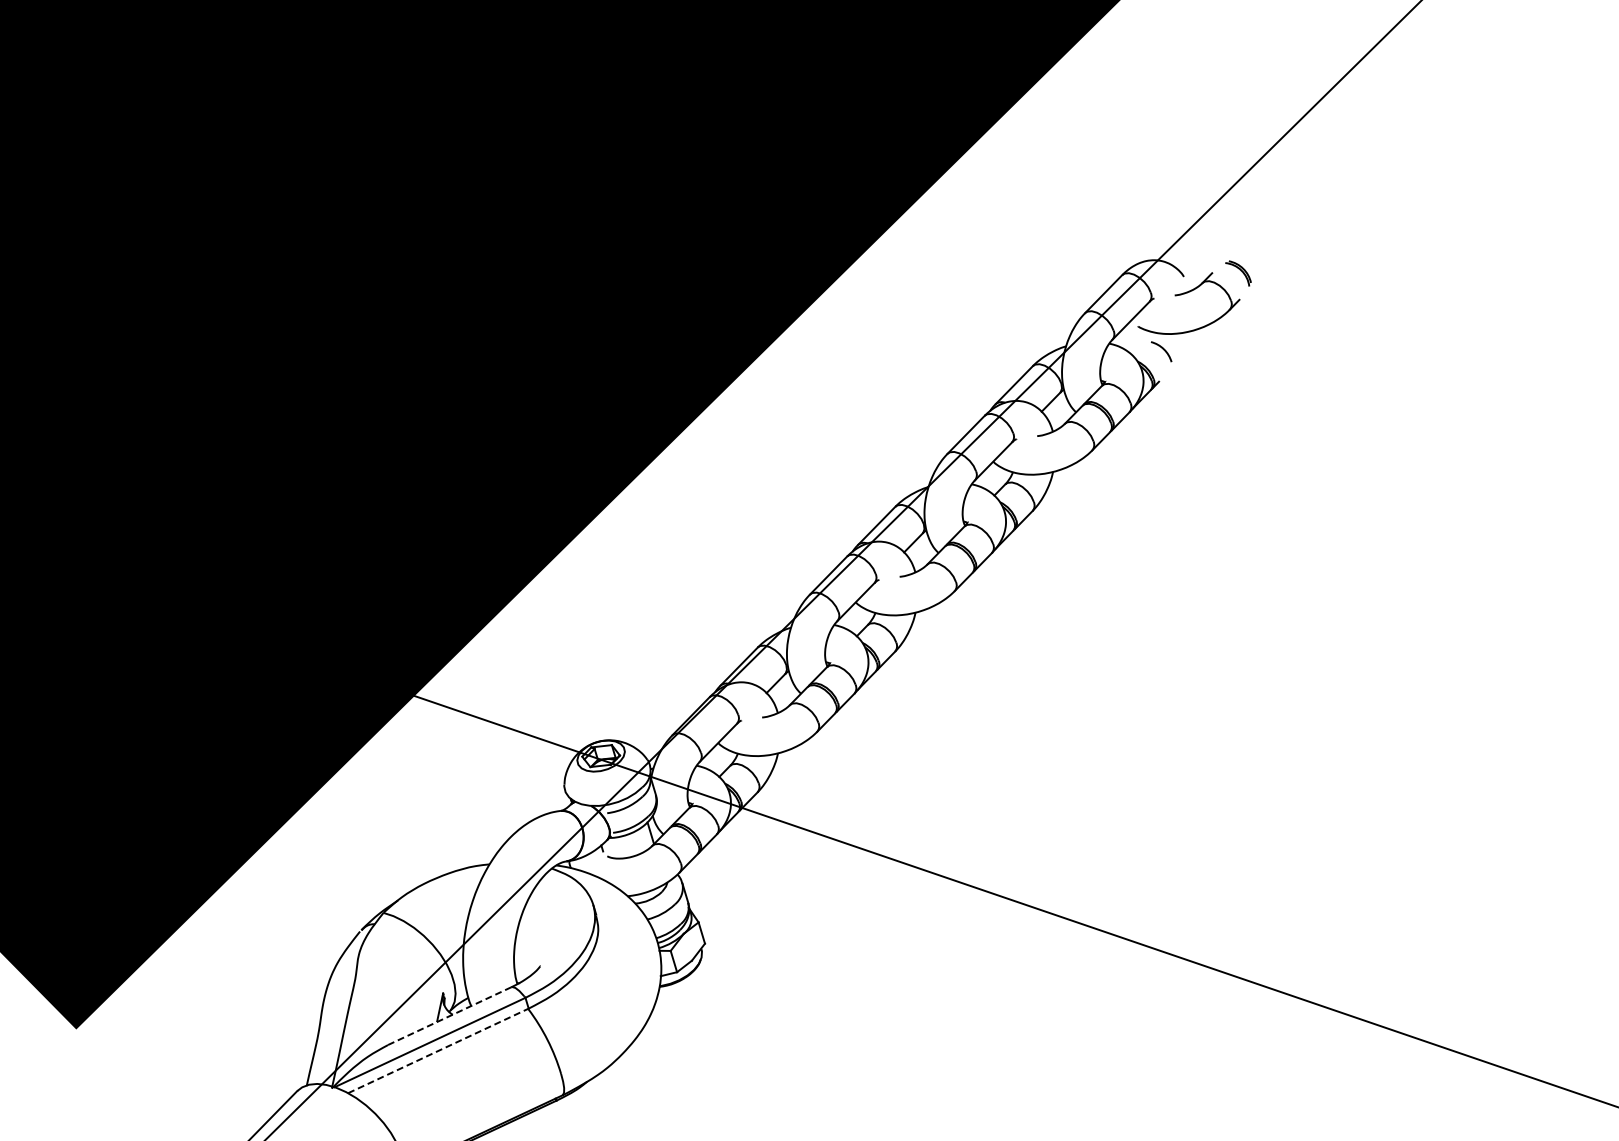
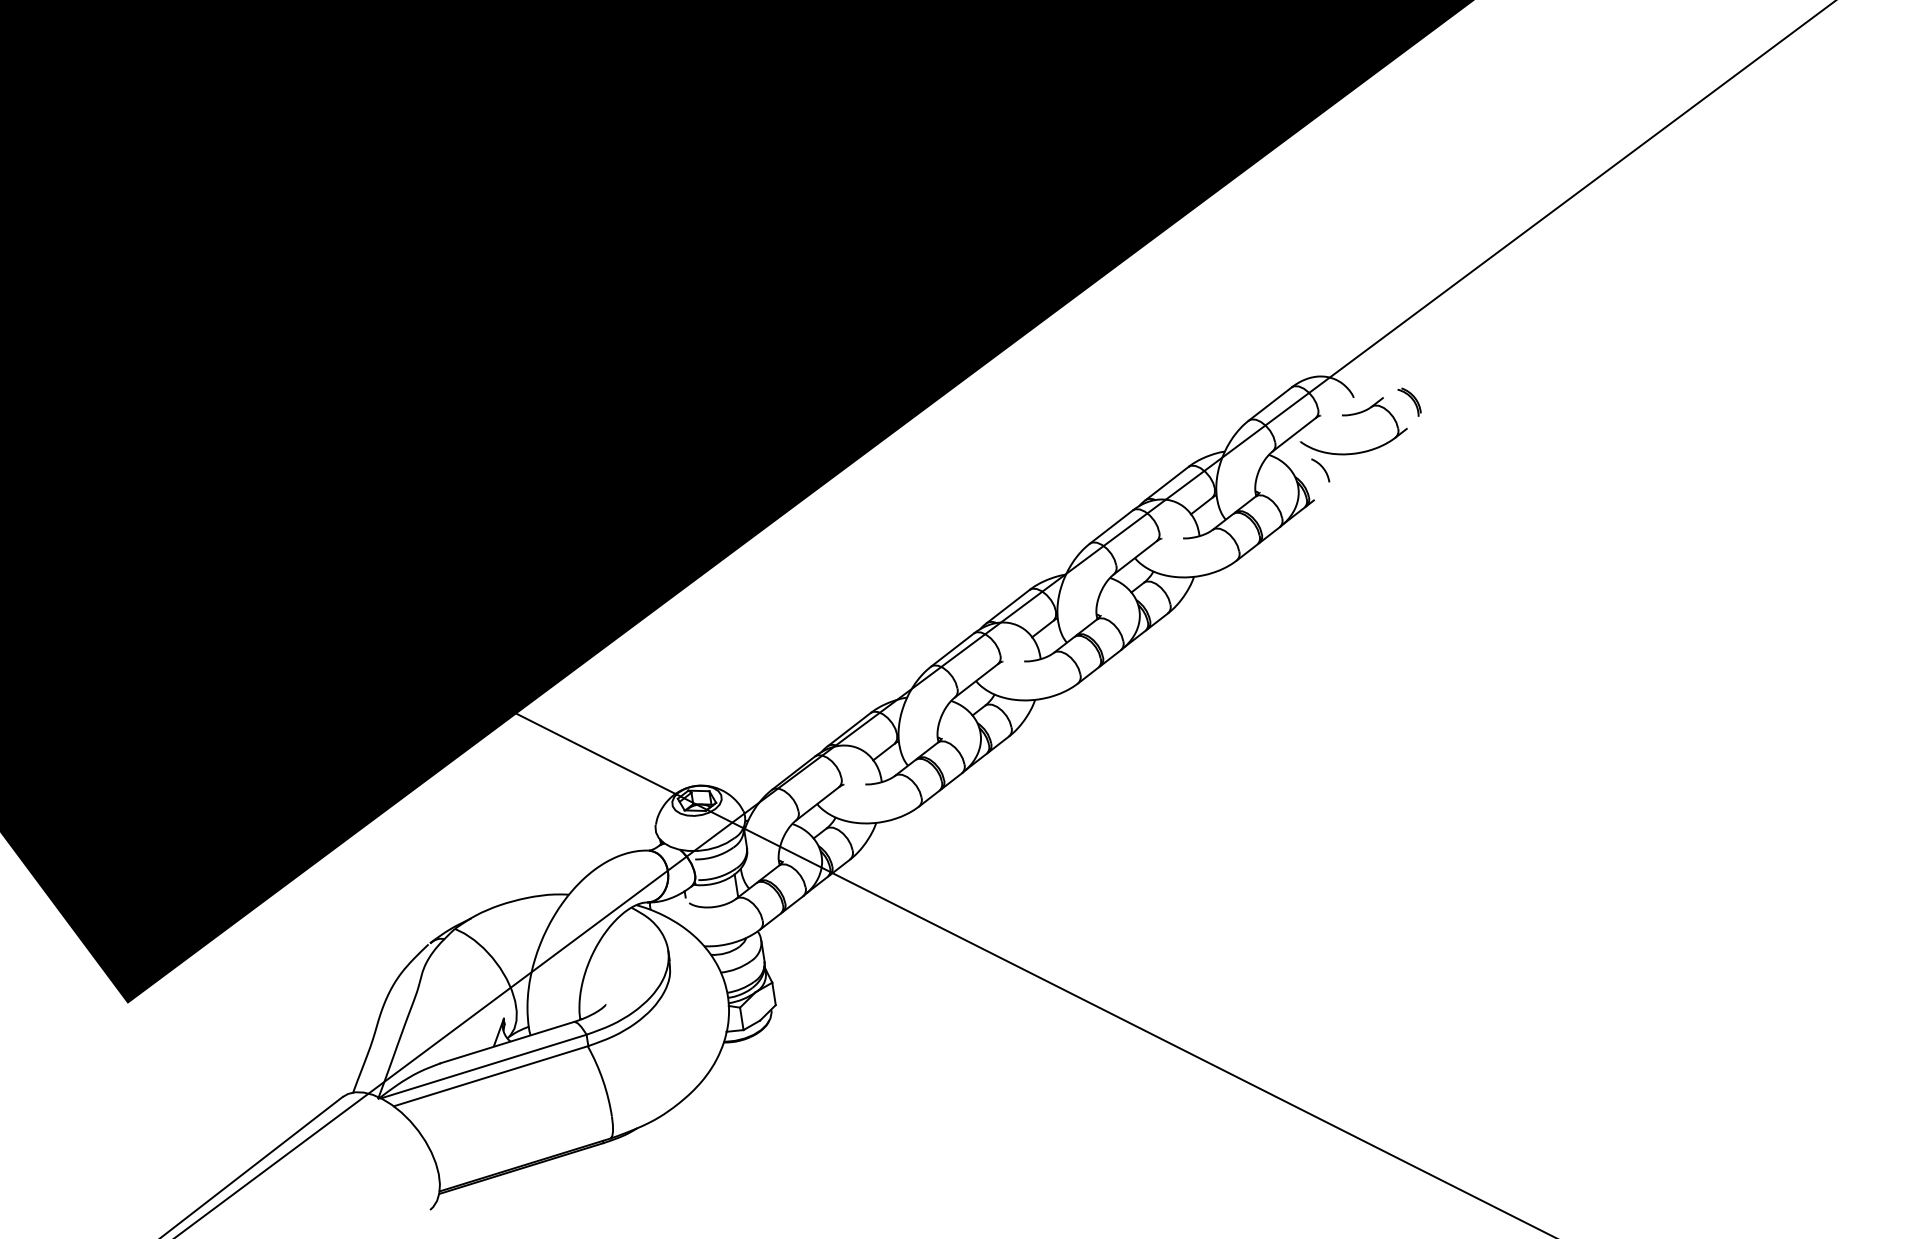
line: (449, 1016) -> (507, 1042), dashed -> solid
line: (438, 1051) -> (491, 1076), dashed -> solid

